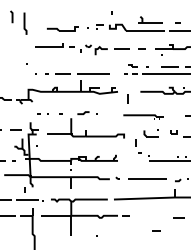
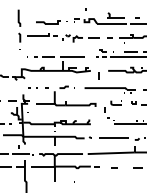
line: (11, 16) -> (19, 37), moved
part: (143, 116) -> (110, 89), size x1.67
line: (156, 230) -> (114, 167), moved

